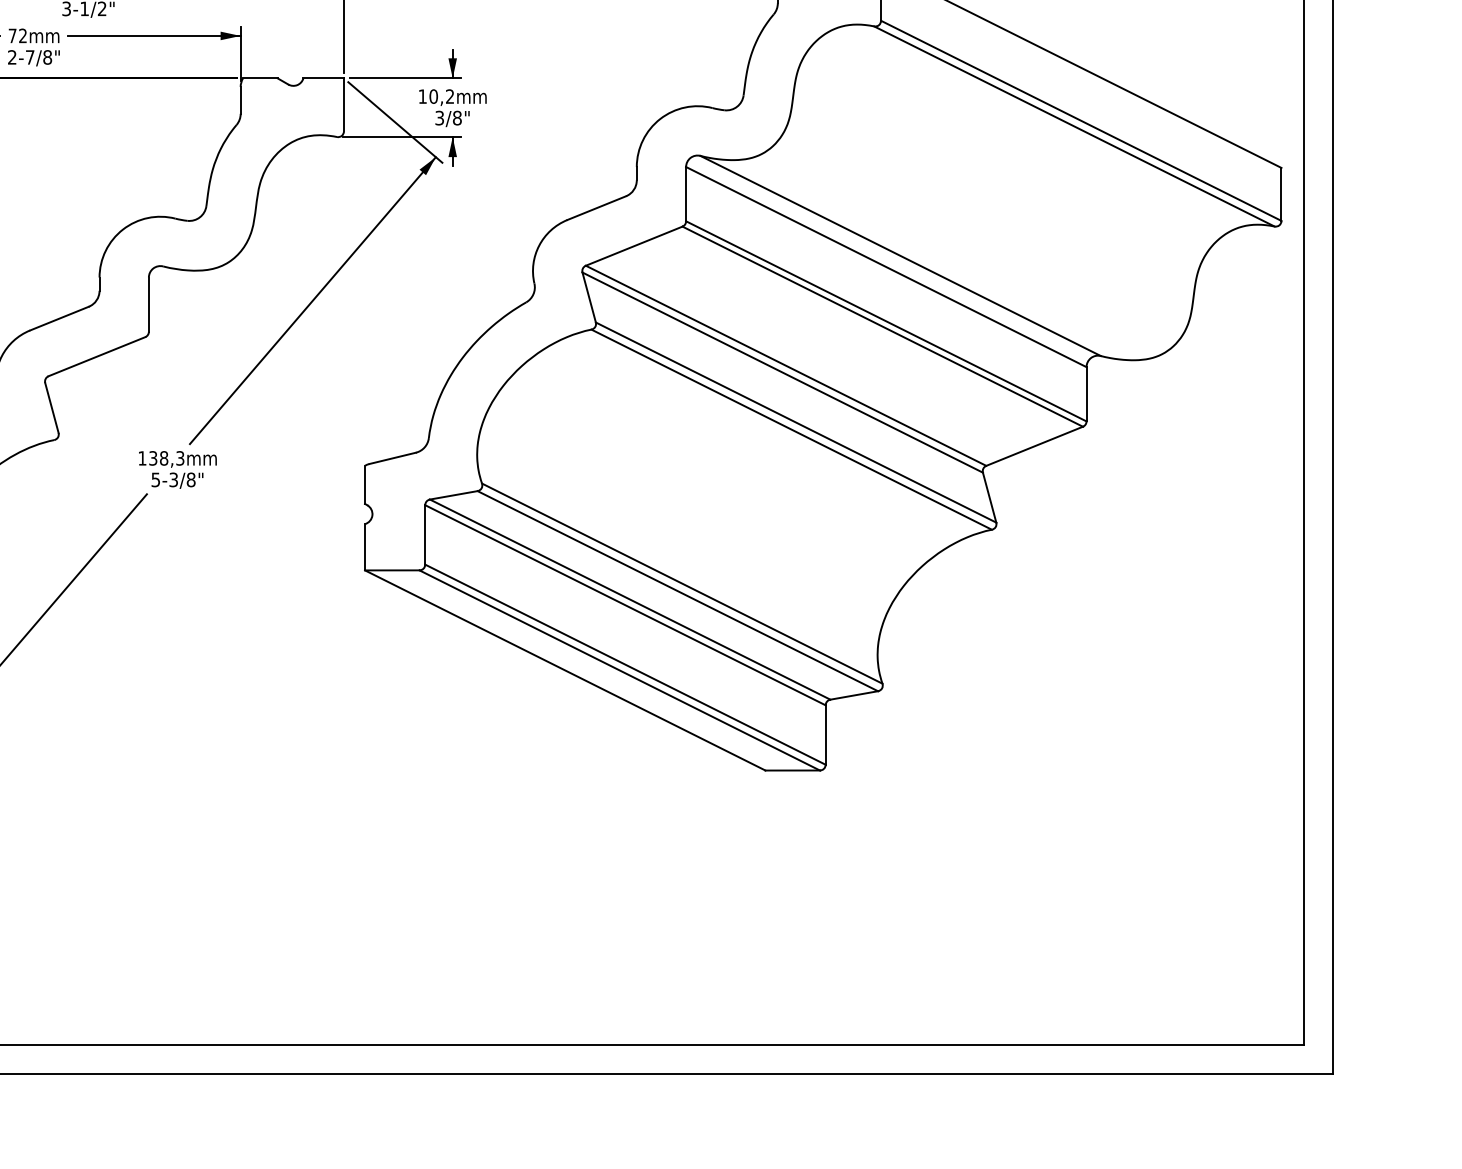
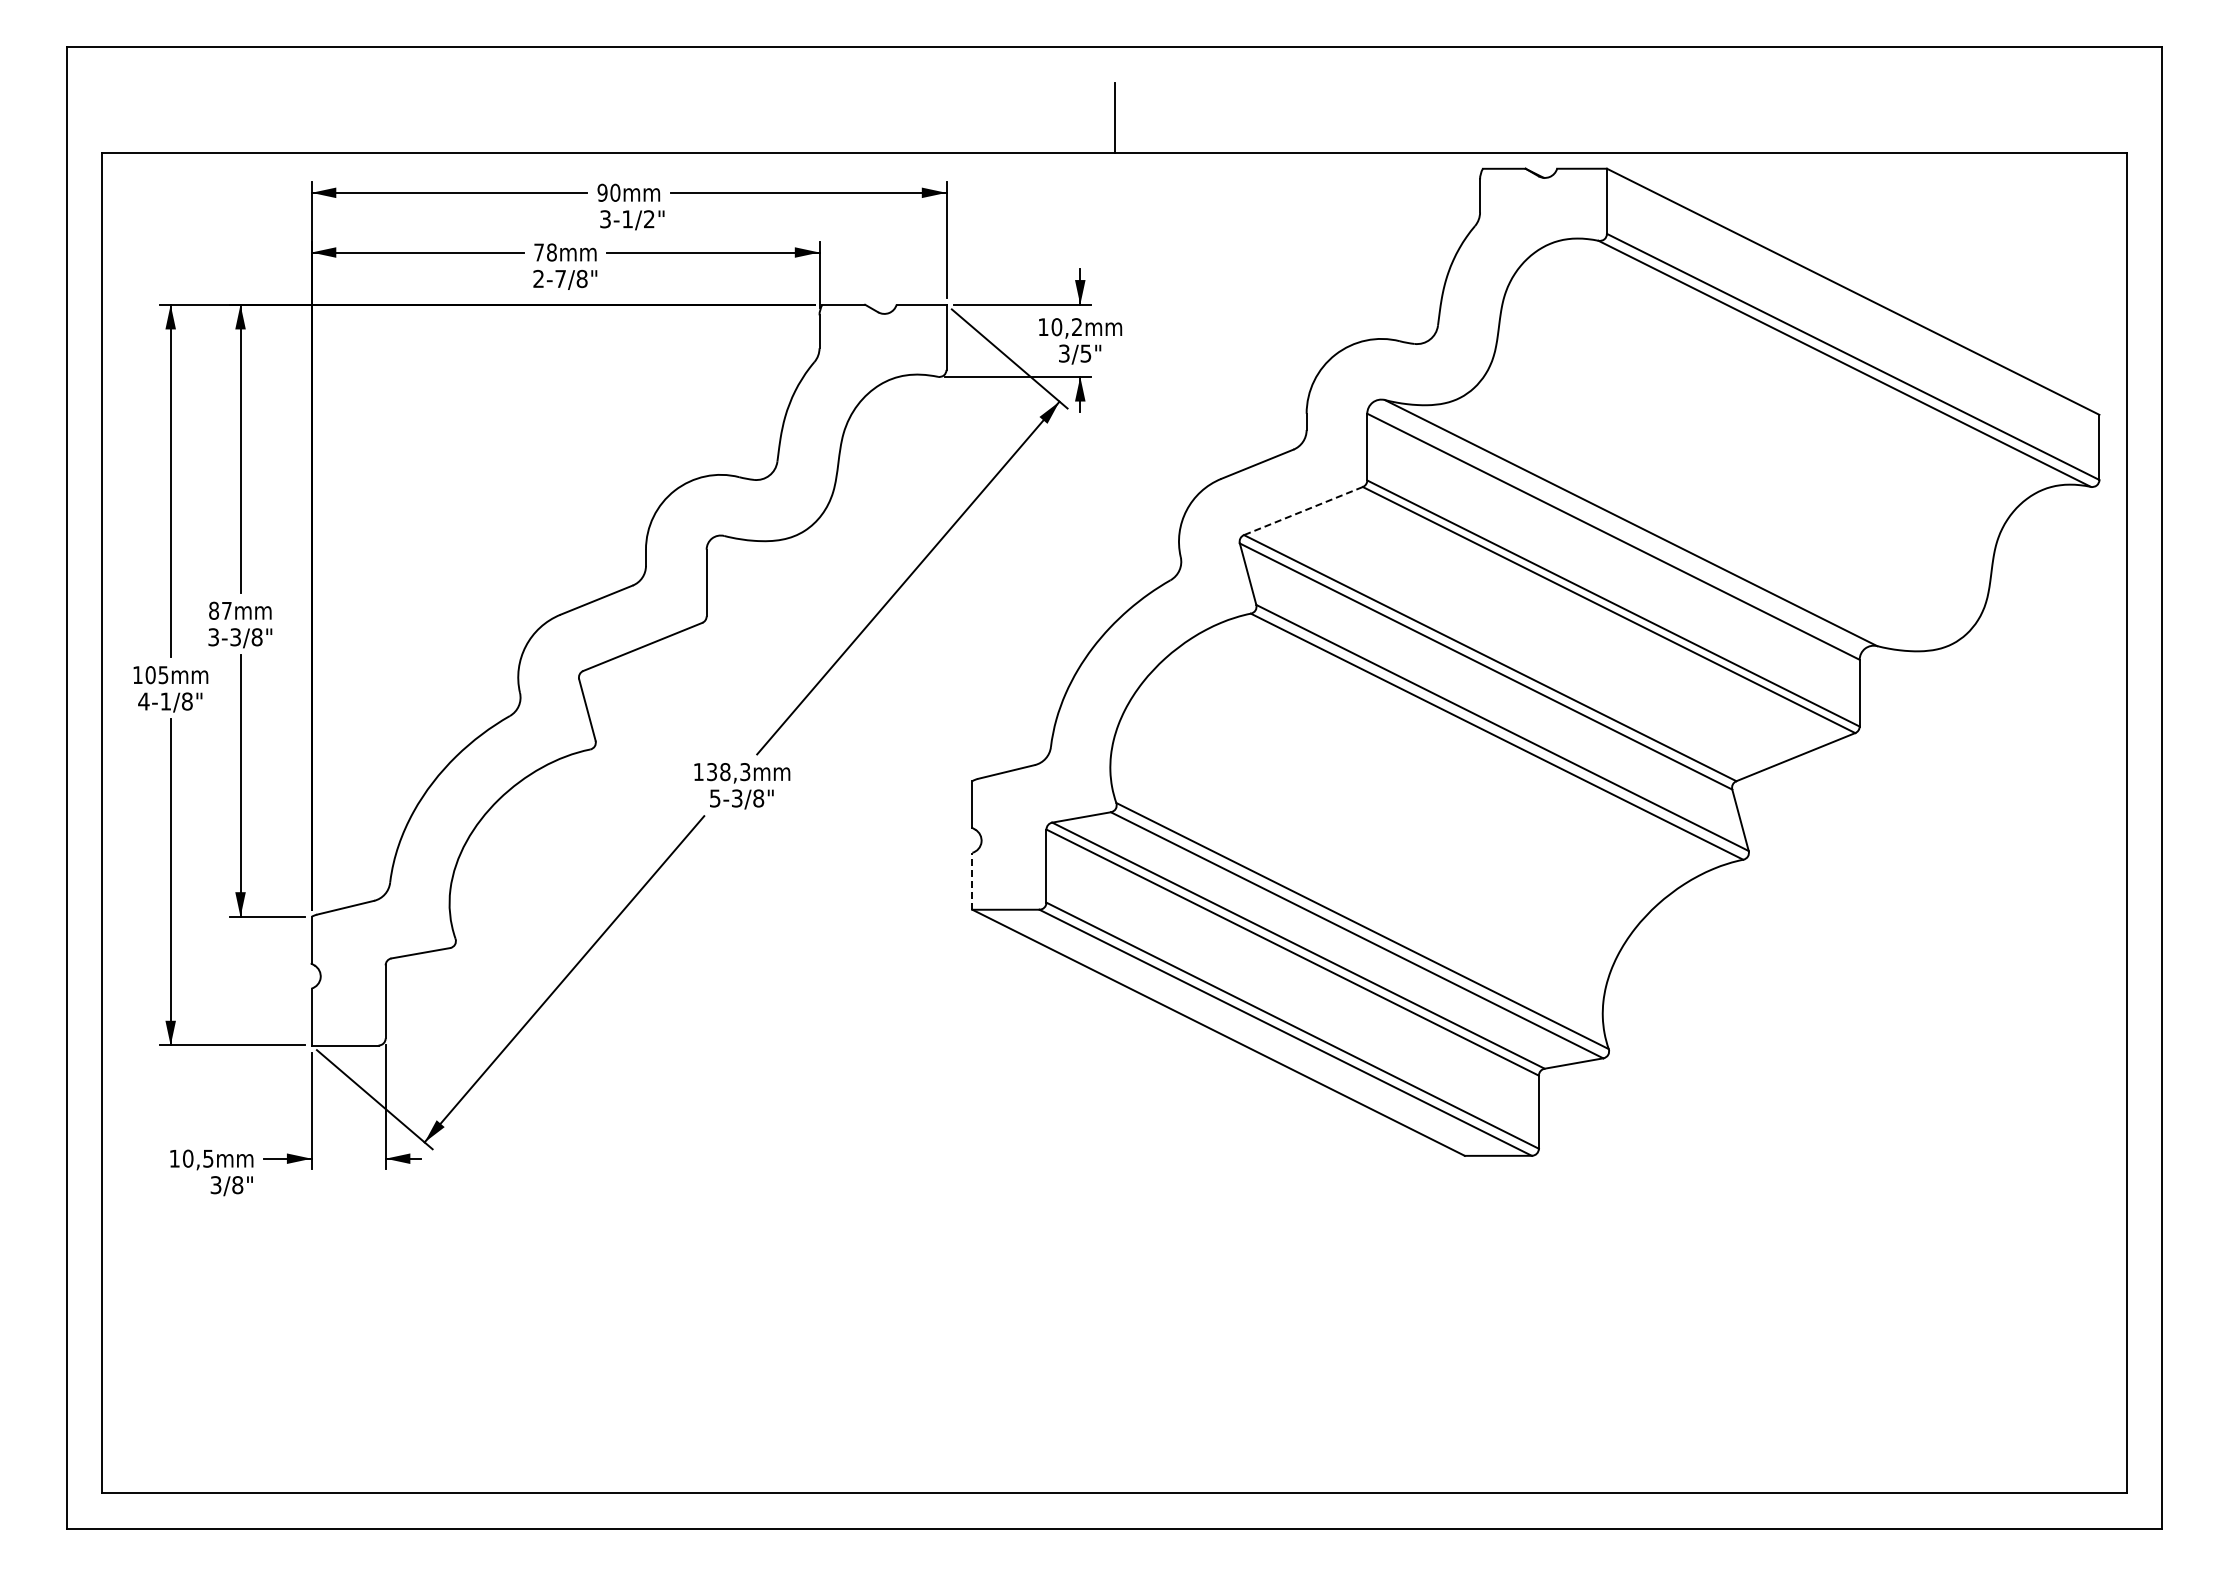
text: (22, 35) -> (551, 252), 72 -> 78
text: (456, 118) -> (1085, 353), 3/8" -> 3/5"
line: (633, 246) -> (1302, 511), solid -> dashed
line: (365, 546) -> (972, 880), solid -> dashed

